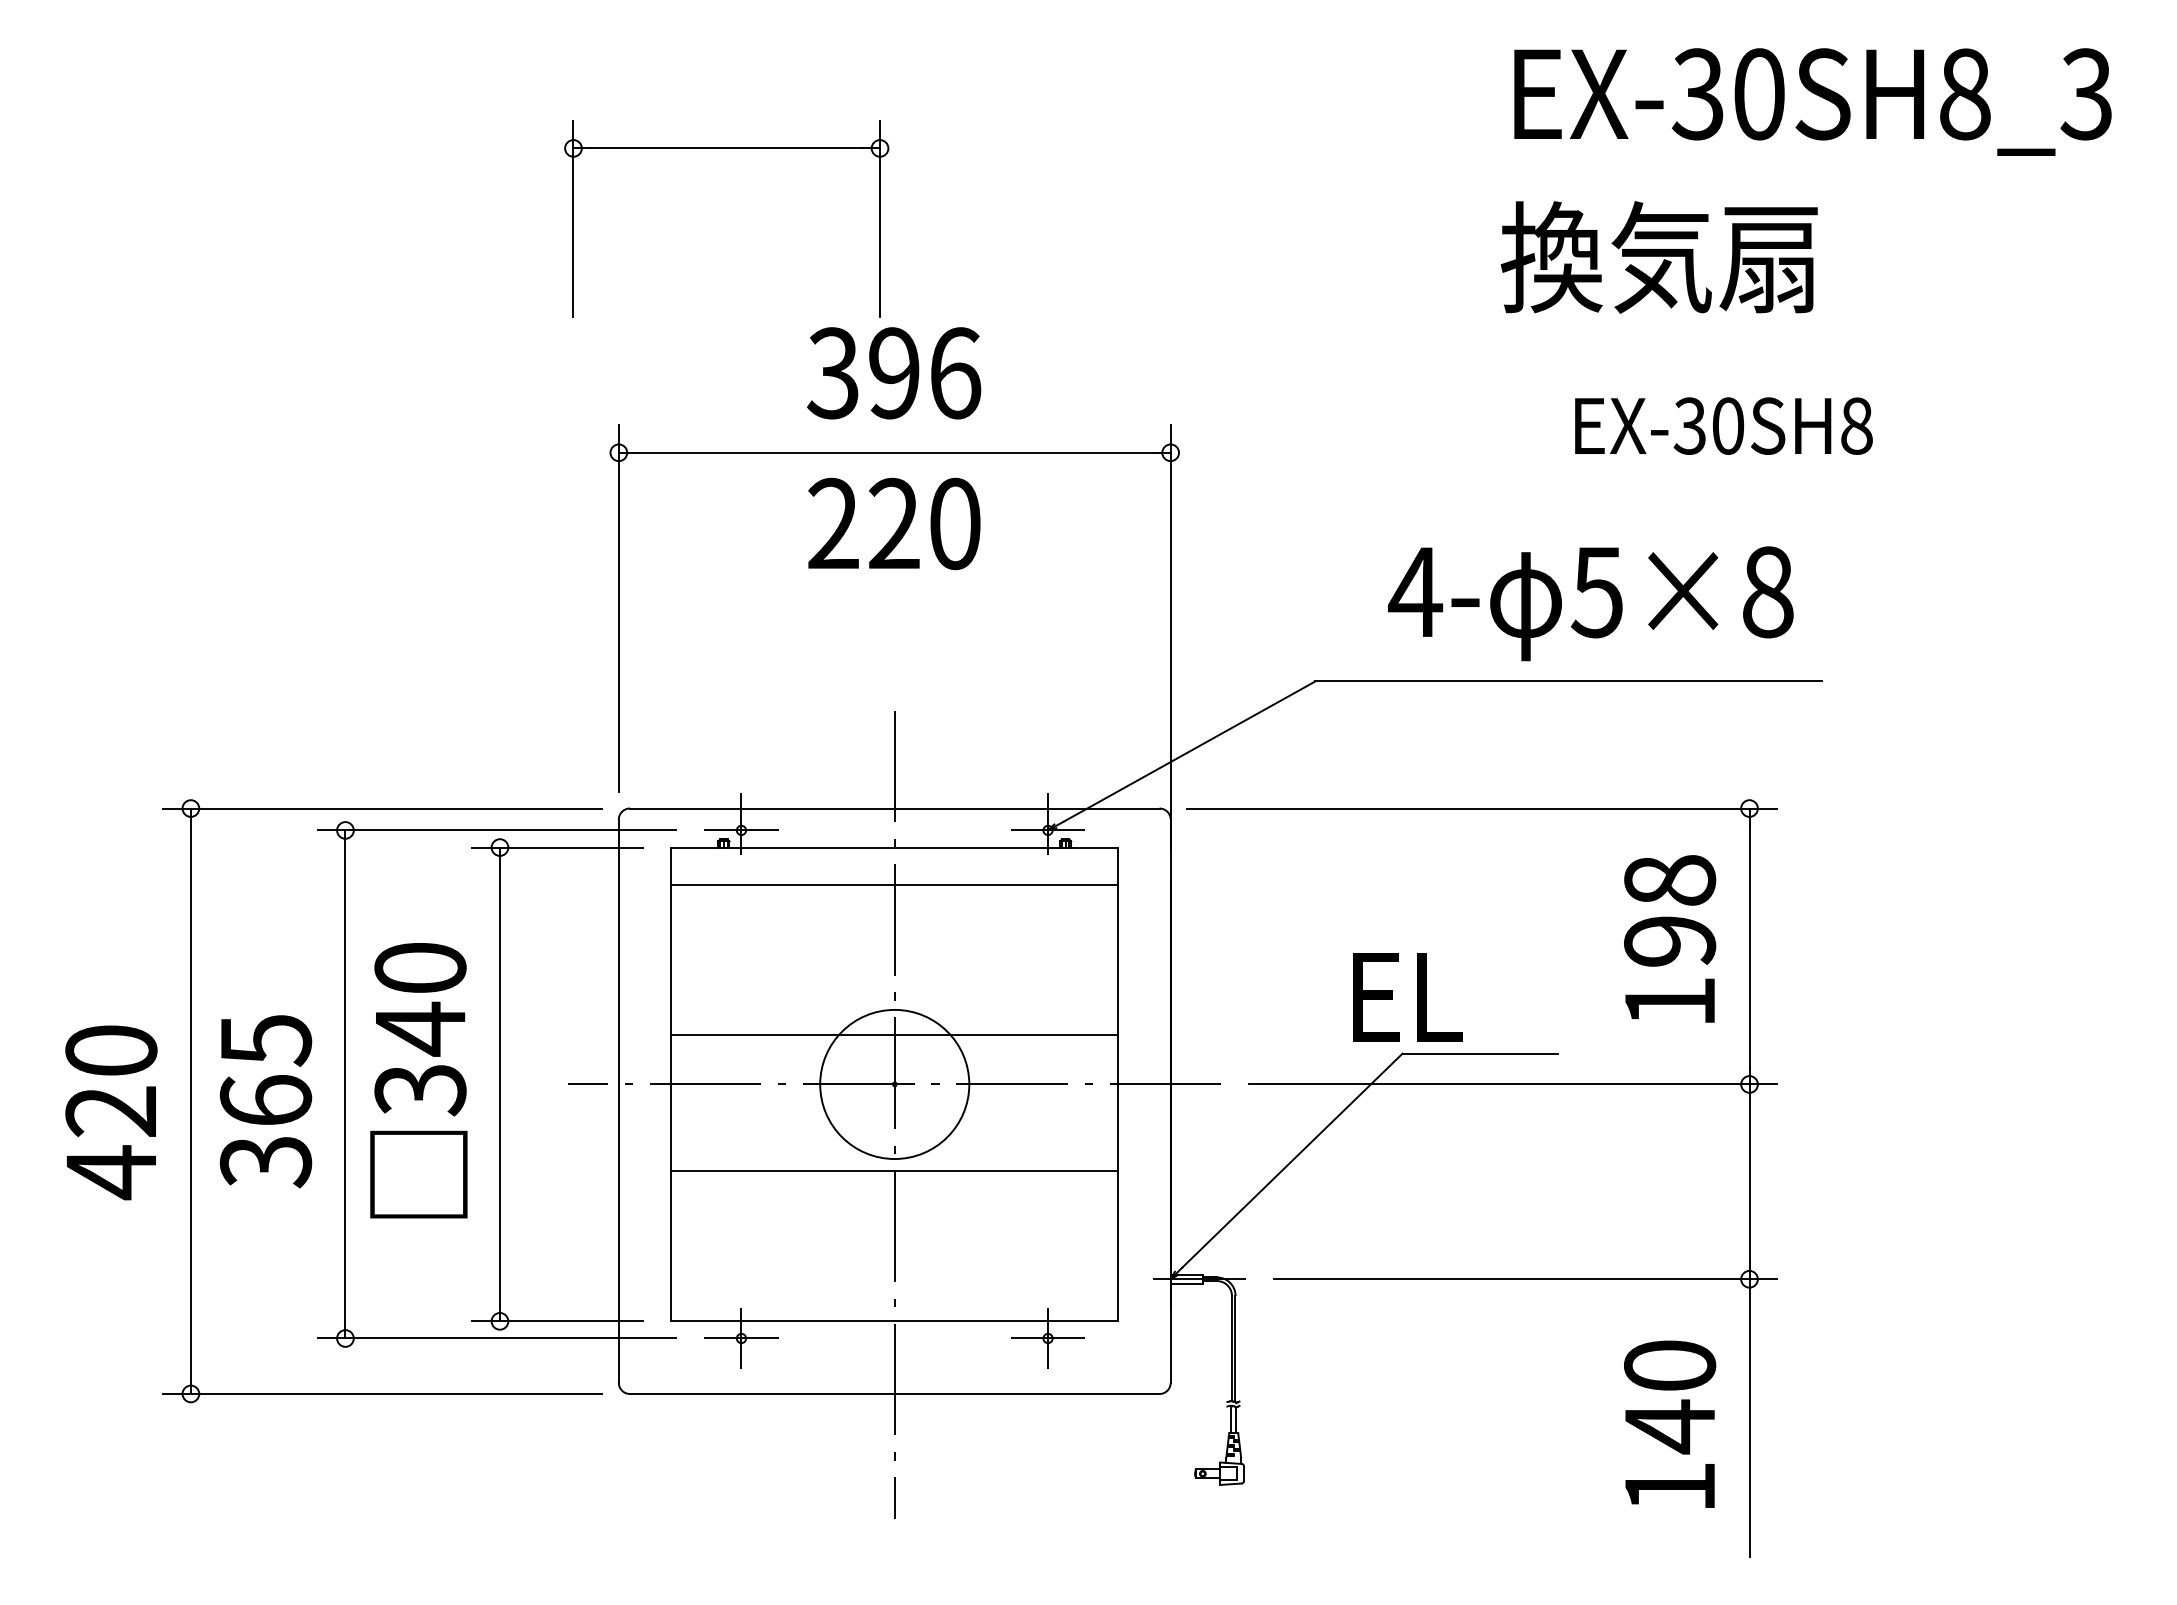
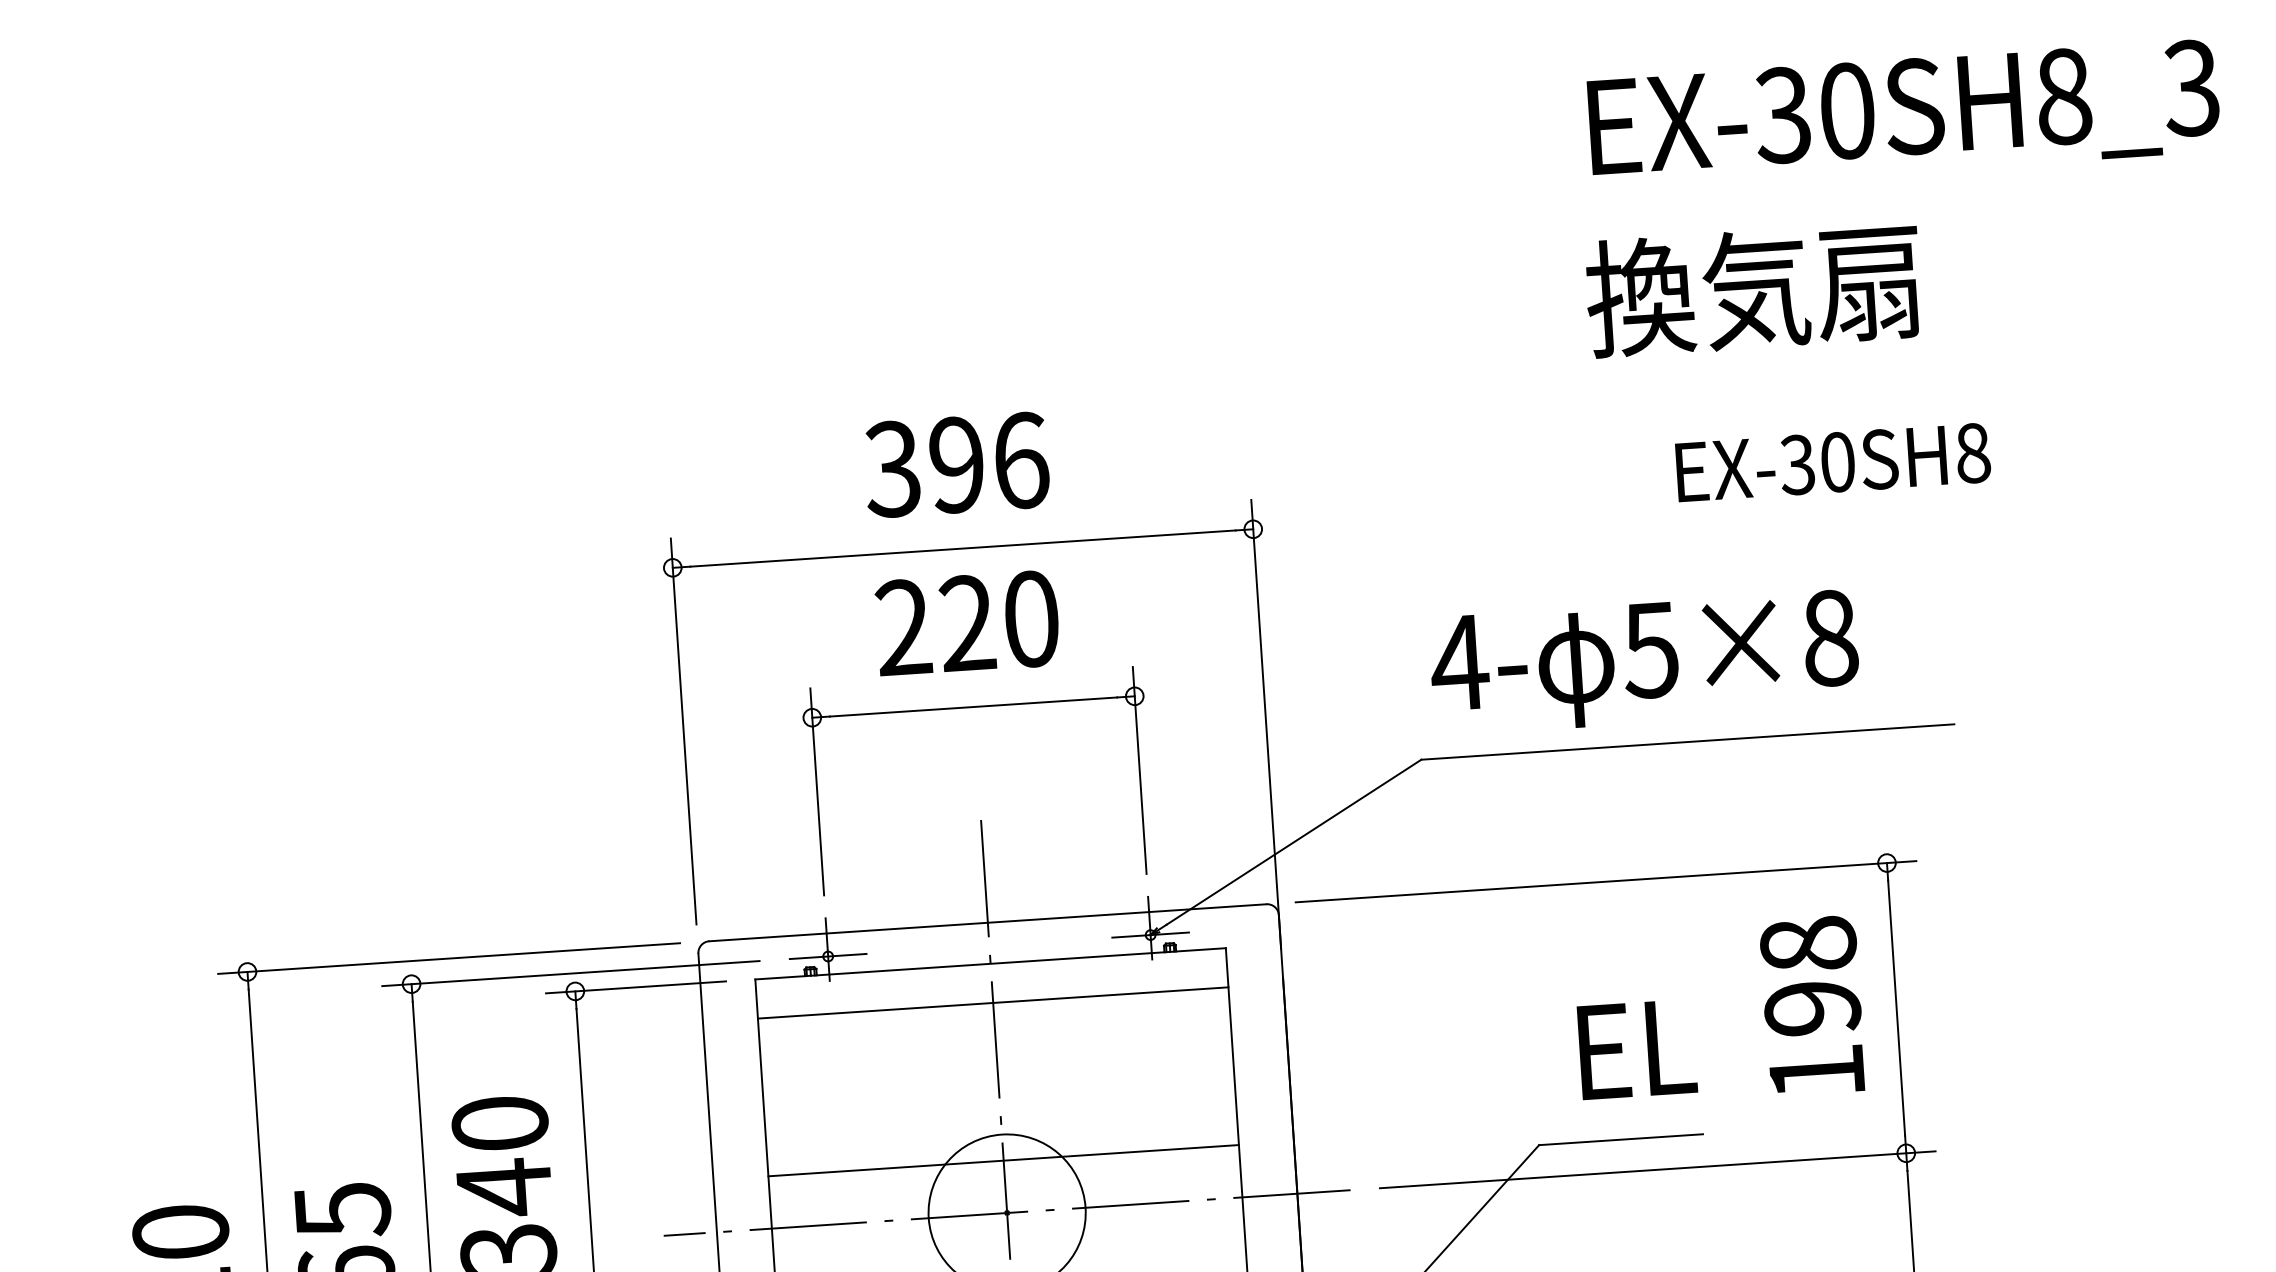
part: (726, 148) -> (973, 707), moved
text: (1590, 603) -> (1644, 662), moved
text: (1407, 997) -> (1637, 1049), moved

